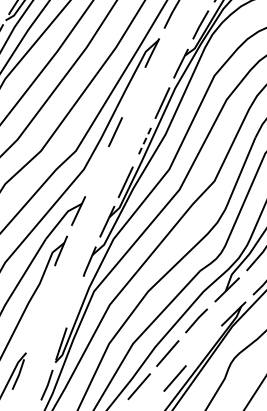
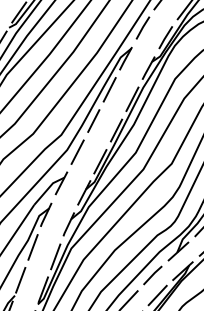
line: (133, 92) -> (109, 89), added
line: (143, 143) -> (115, 131), dashed -> solid
line: (97, 171) -> (78, 152), added
line: (46, 291) -> (33, 246), added
line: (74, 302) -> (55, 256), added
line: (32, 332) -> (20, 279), added
line: (203, 345) -> (157, 295), added

